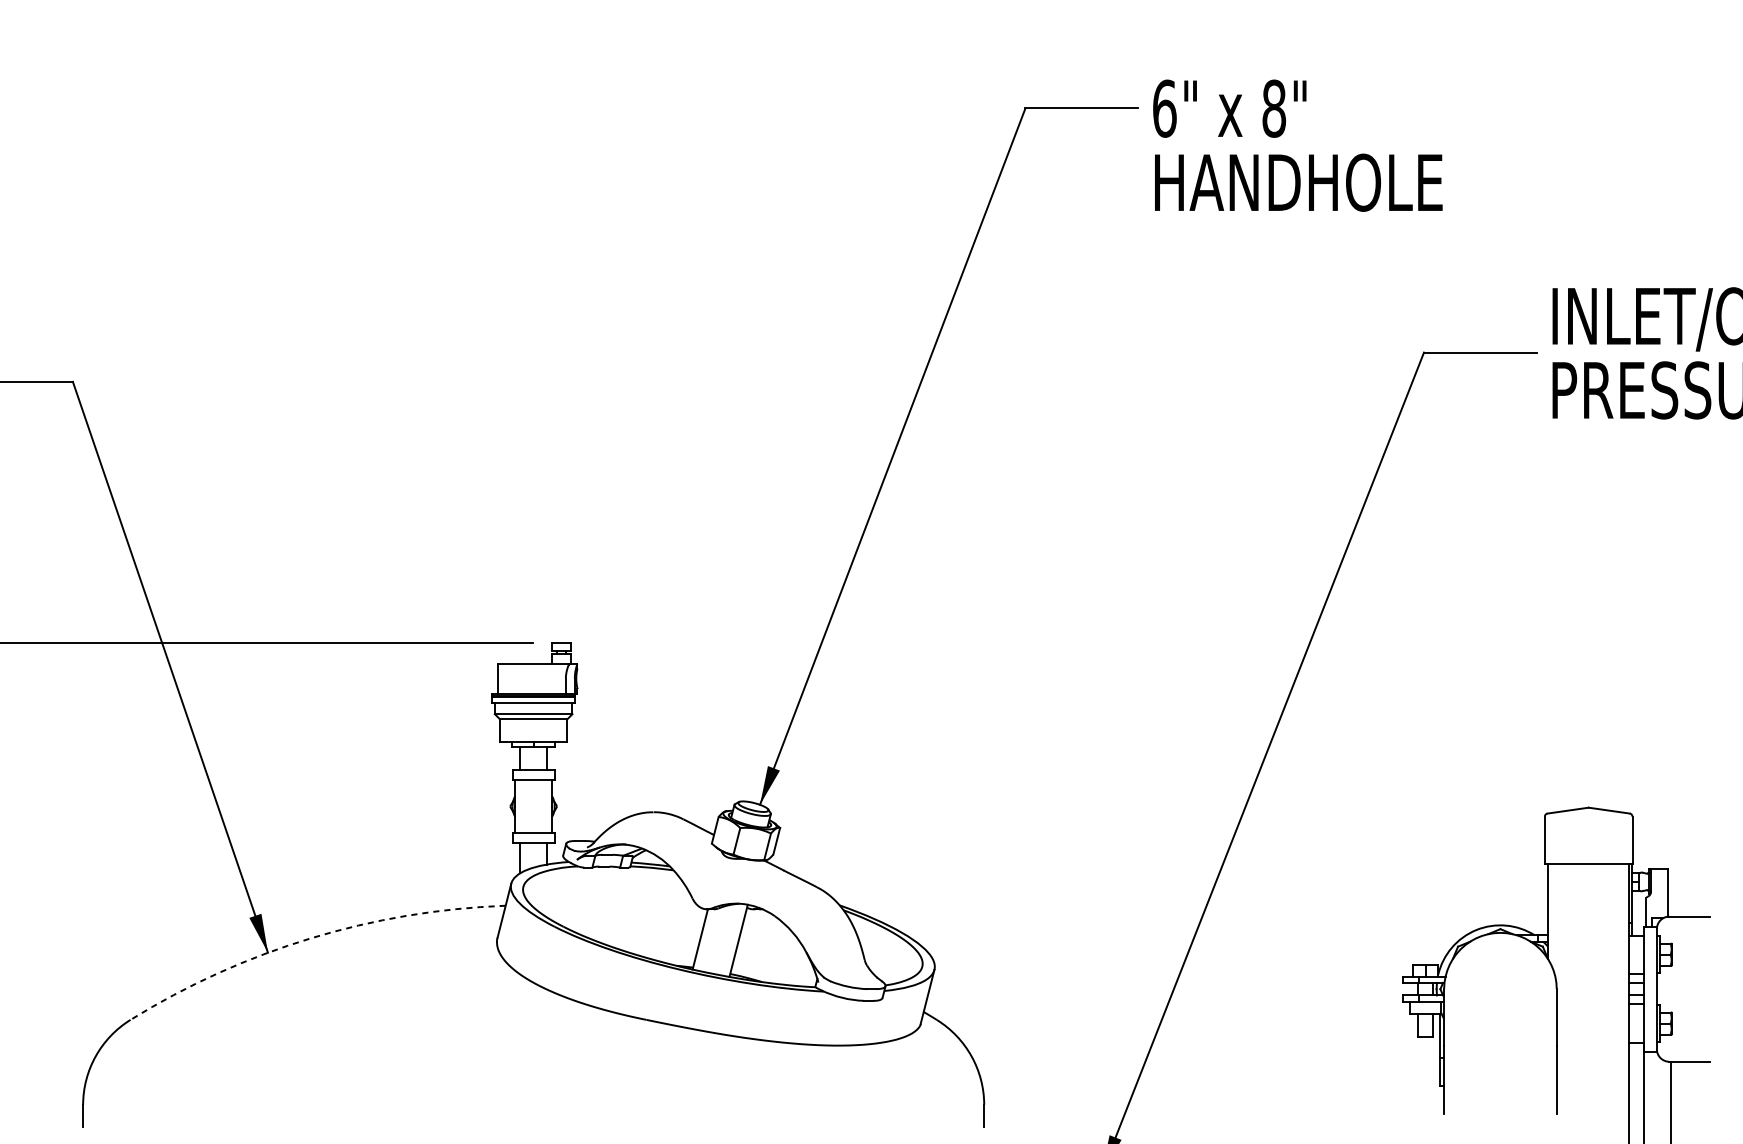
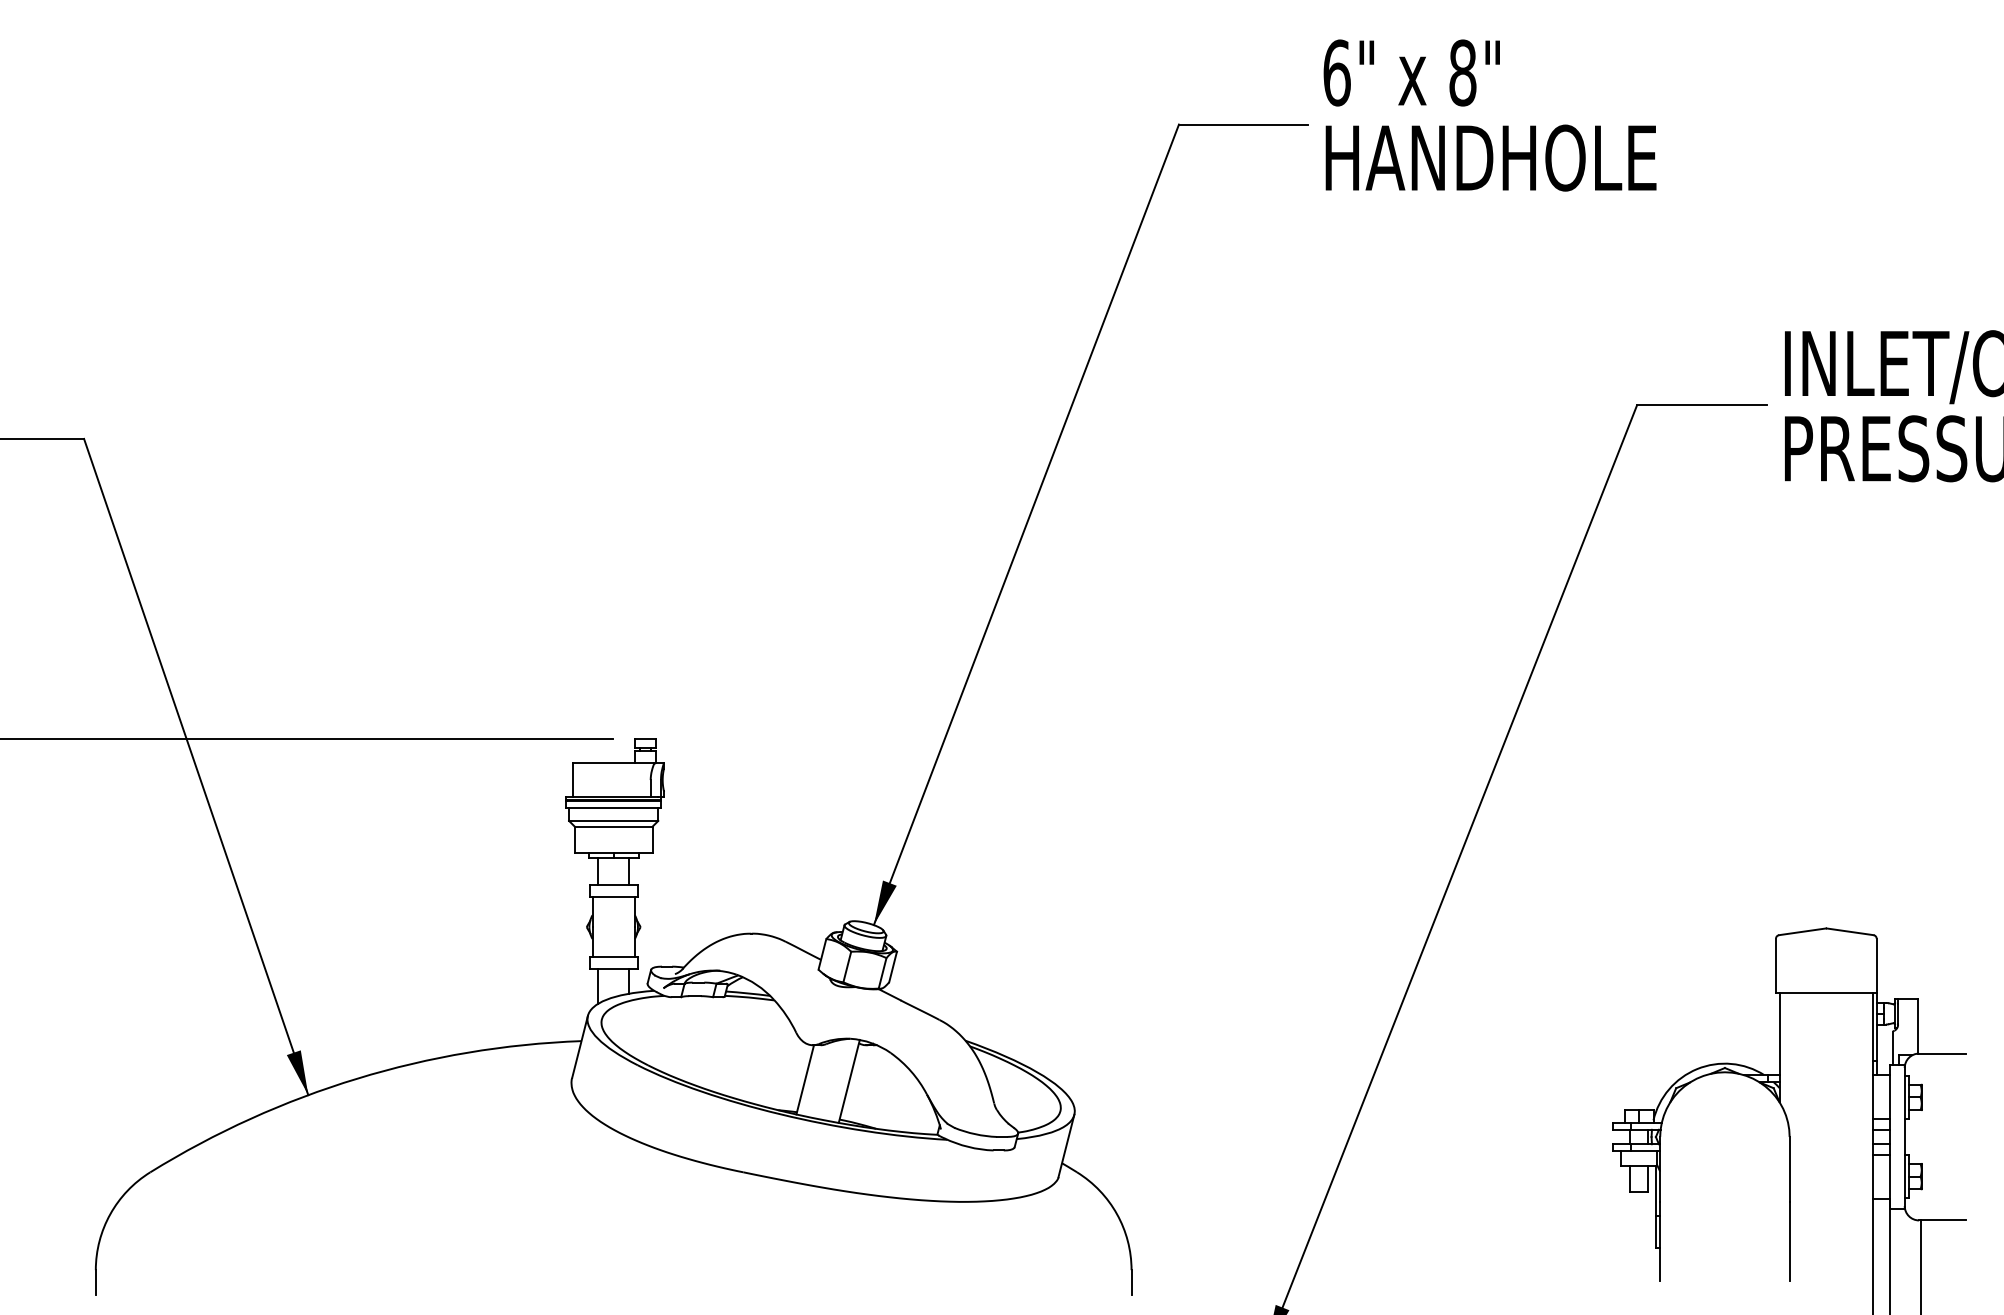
text: (1297, 145) -> (1489, 115), moved
arc: (310, 938) -> (357, 1078), dashed -> solid

